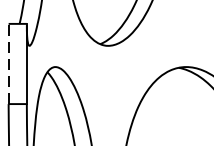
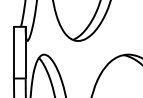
line: (7, 63) -> (13, 52), dashed -> solid

